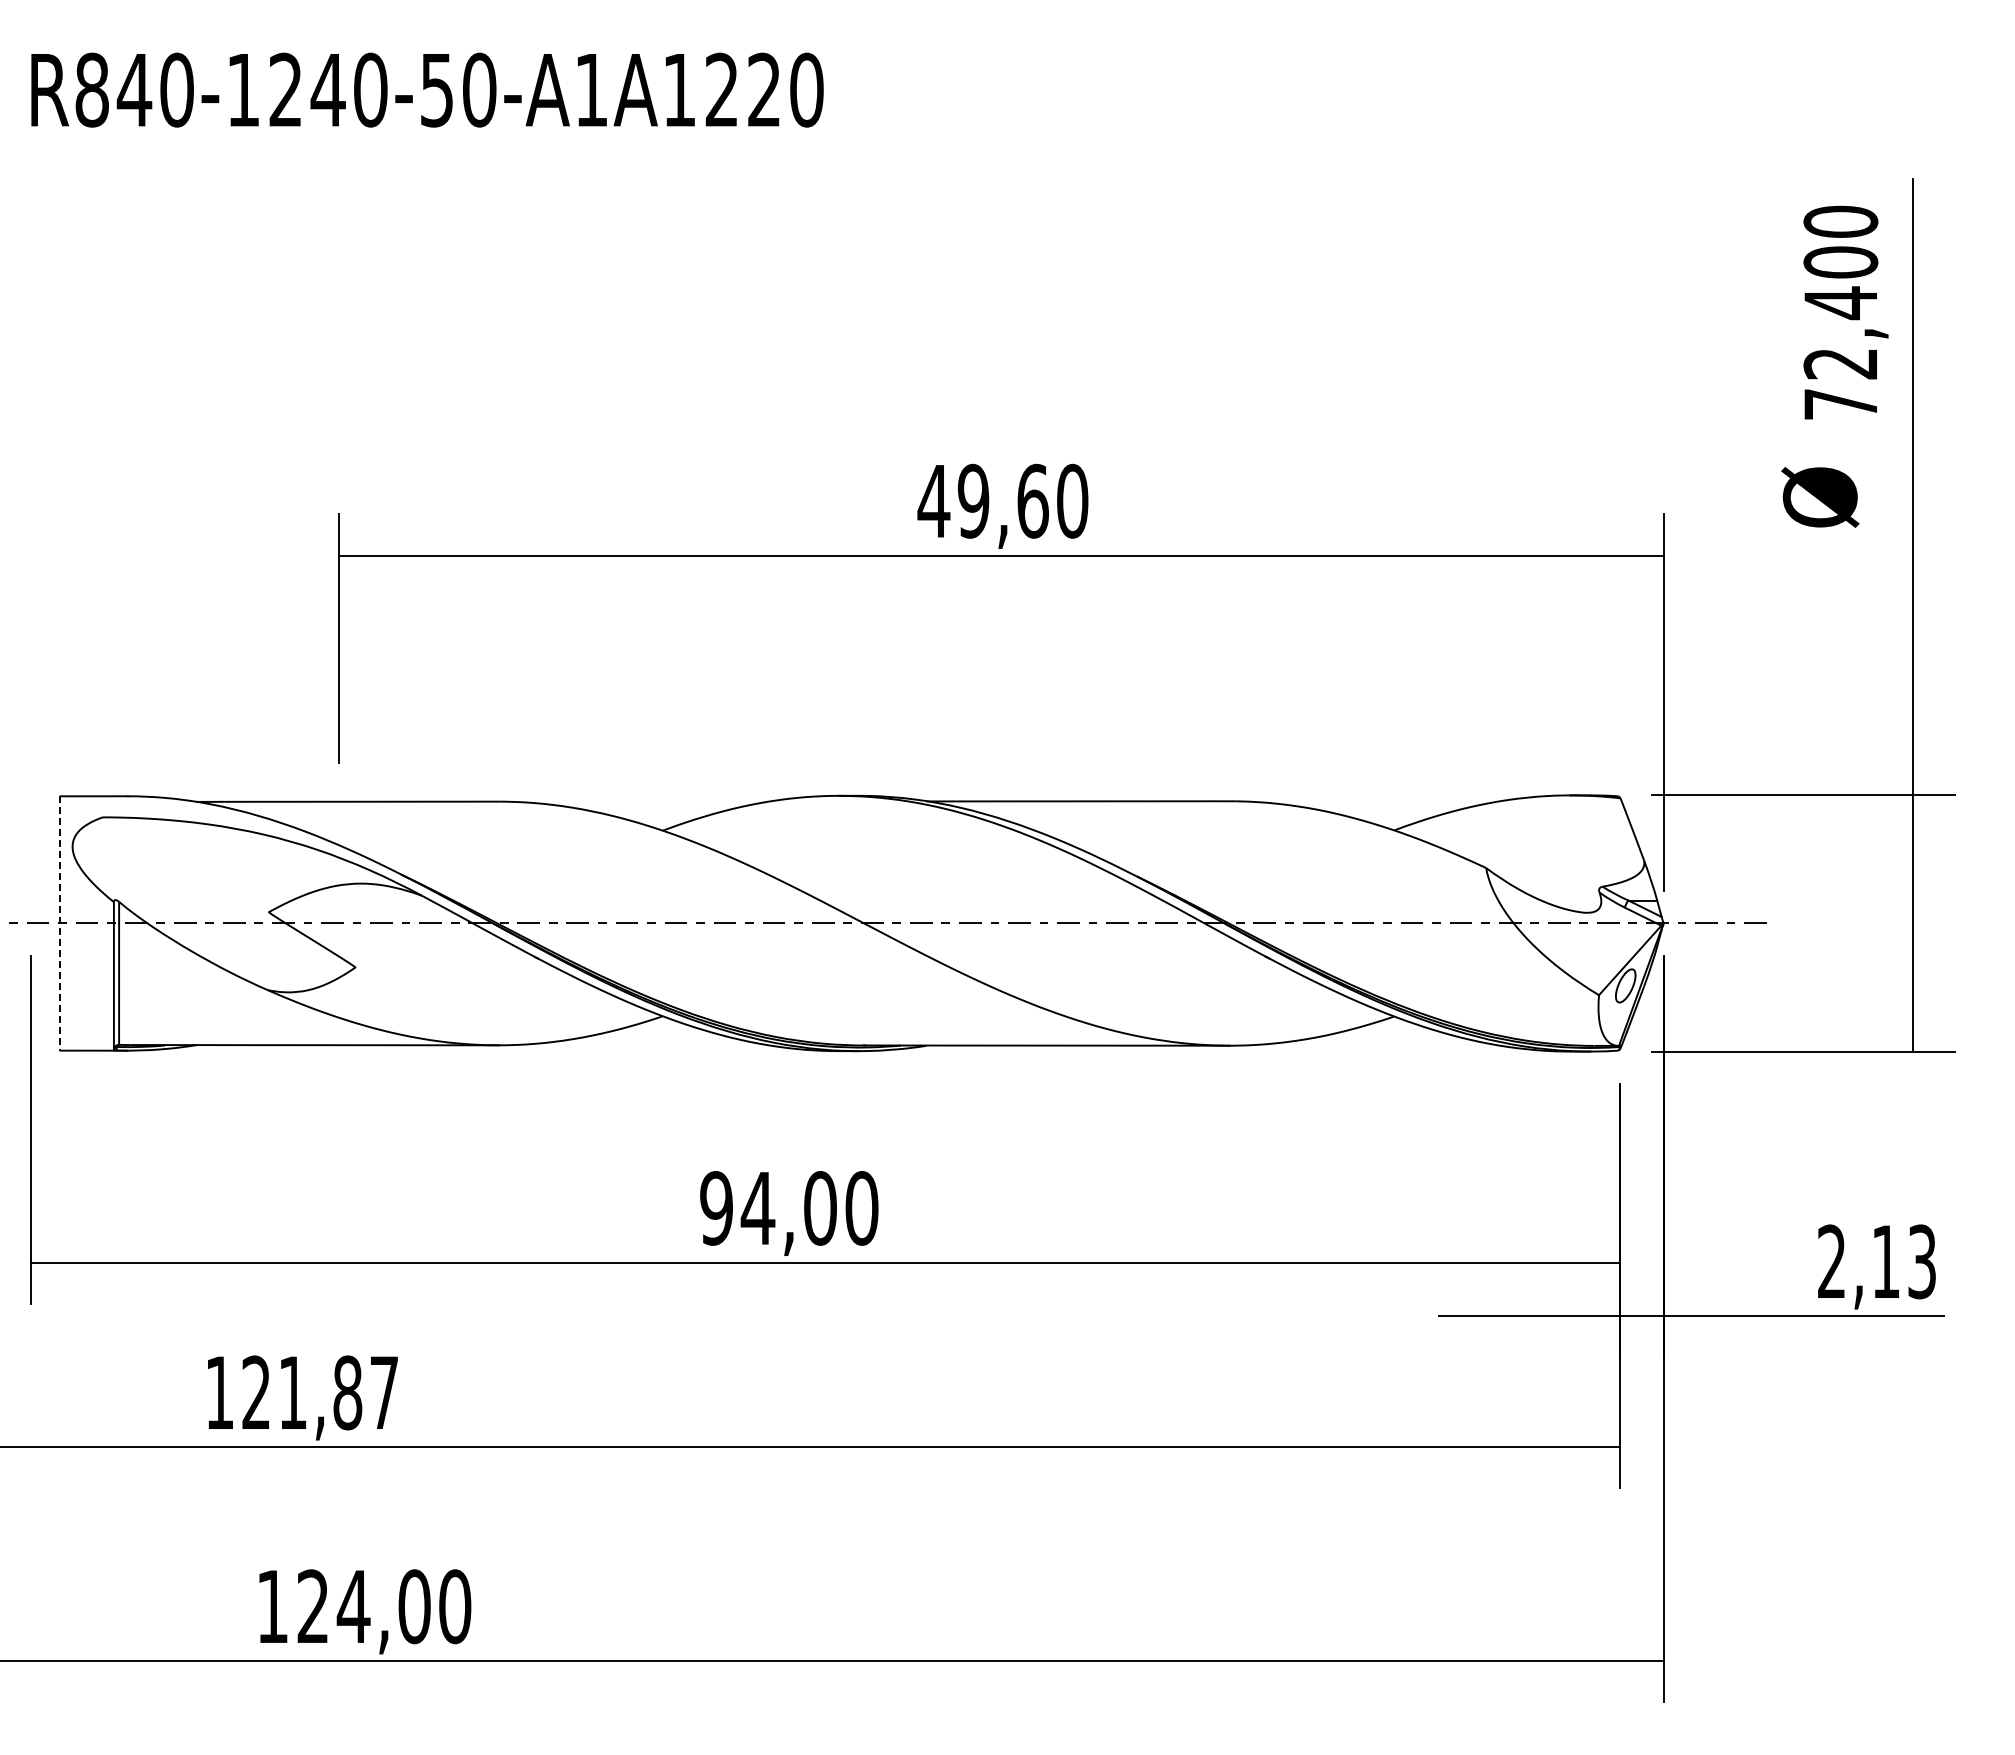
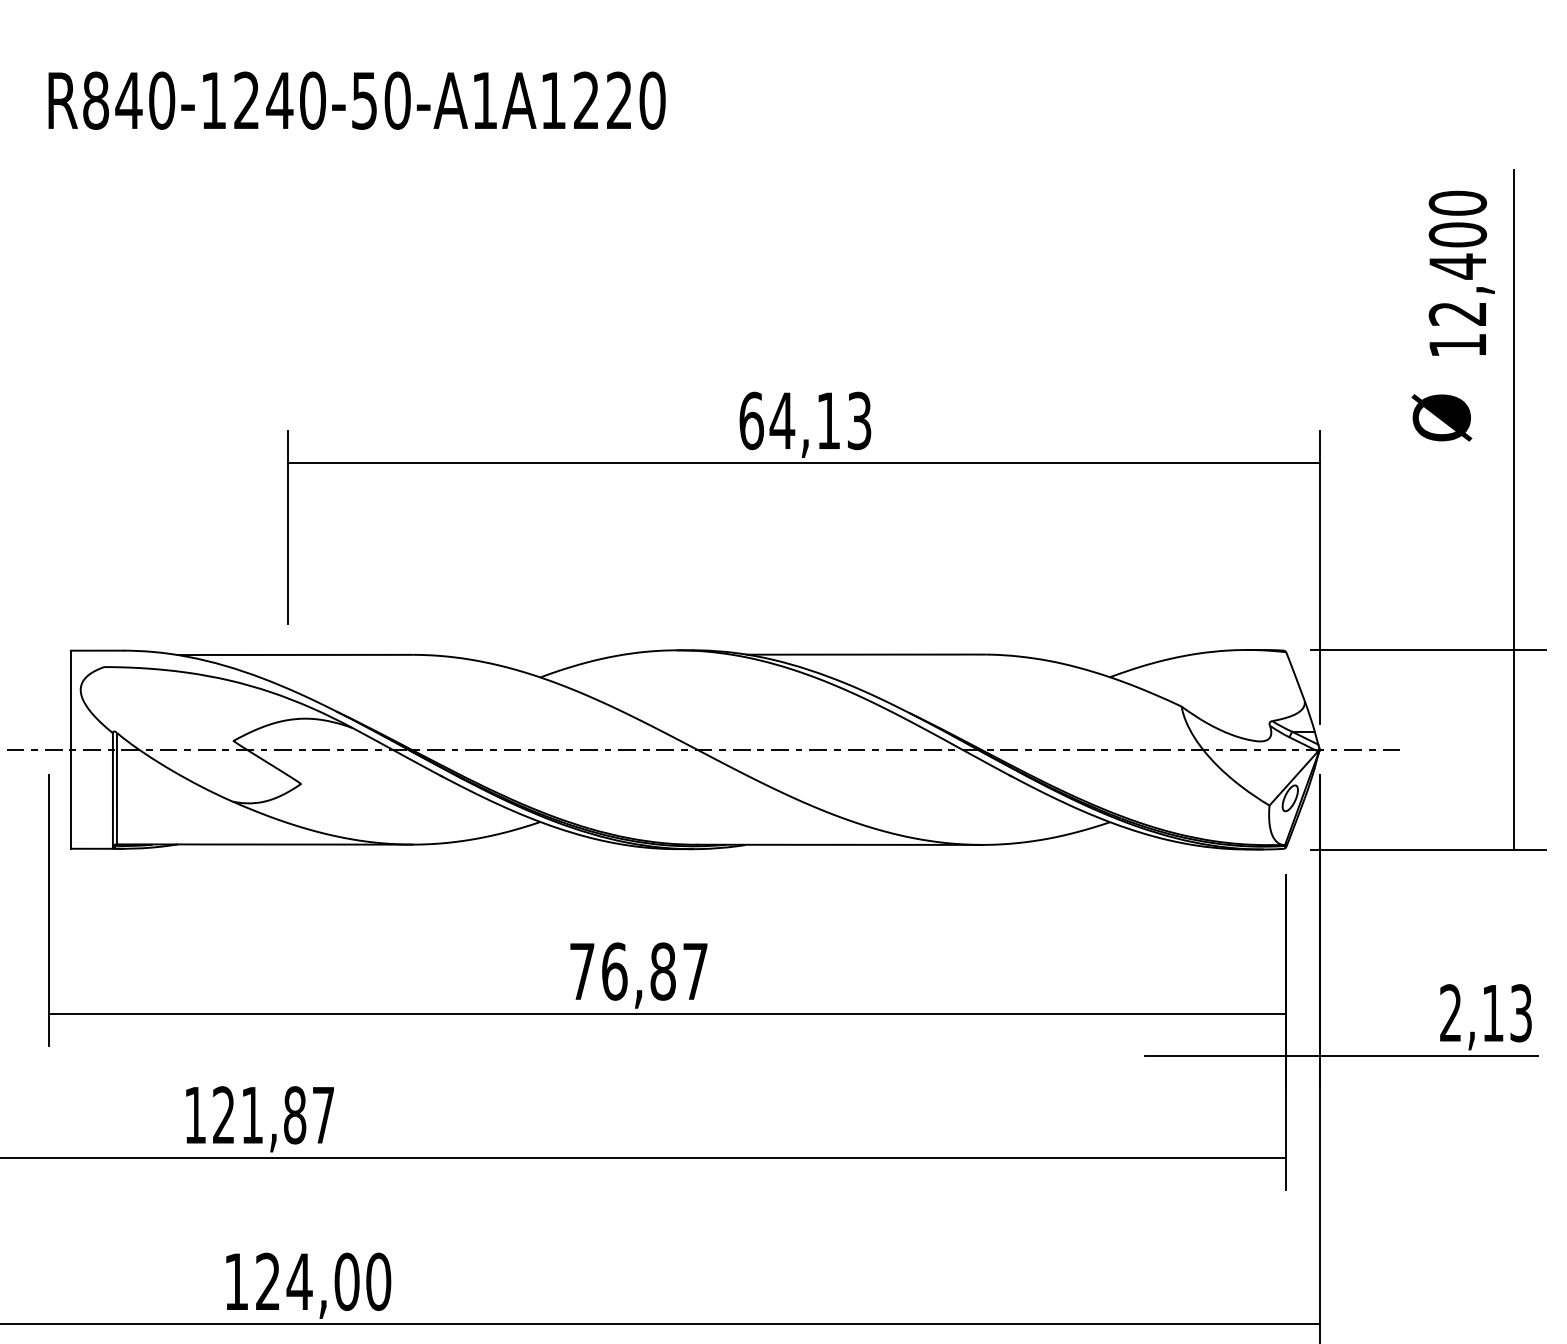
text: (1840, 404) -> (1457, 345), 72,400 -> 12,400
text: (1002, 500) -> (804, 420), 49,60 -> 64,13
line: (60, 923) -> (71, 749), dashed -> solid
text: (789, 1208) -> (639, 971), 94,00 -> 76,87

